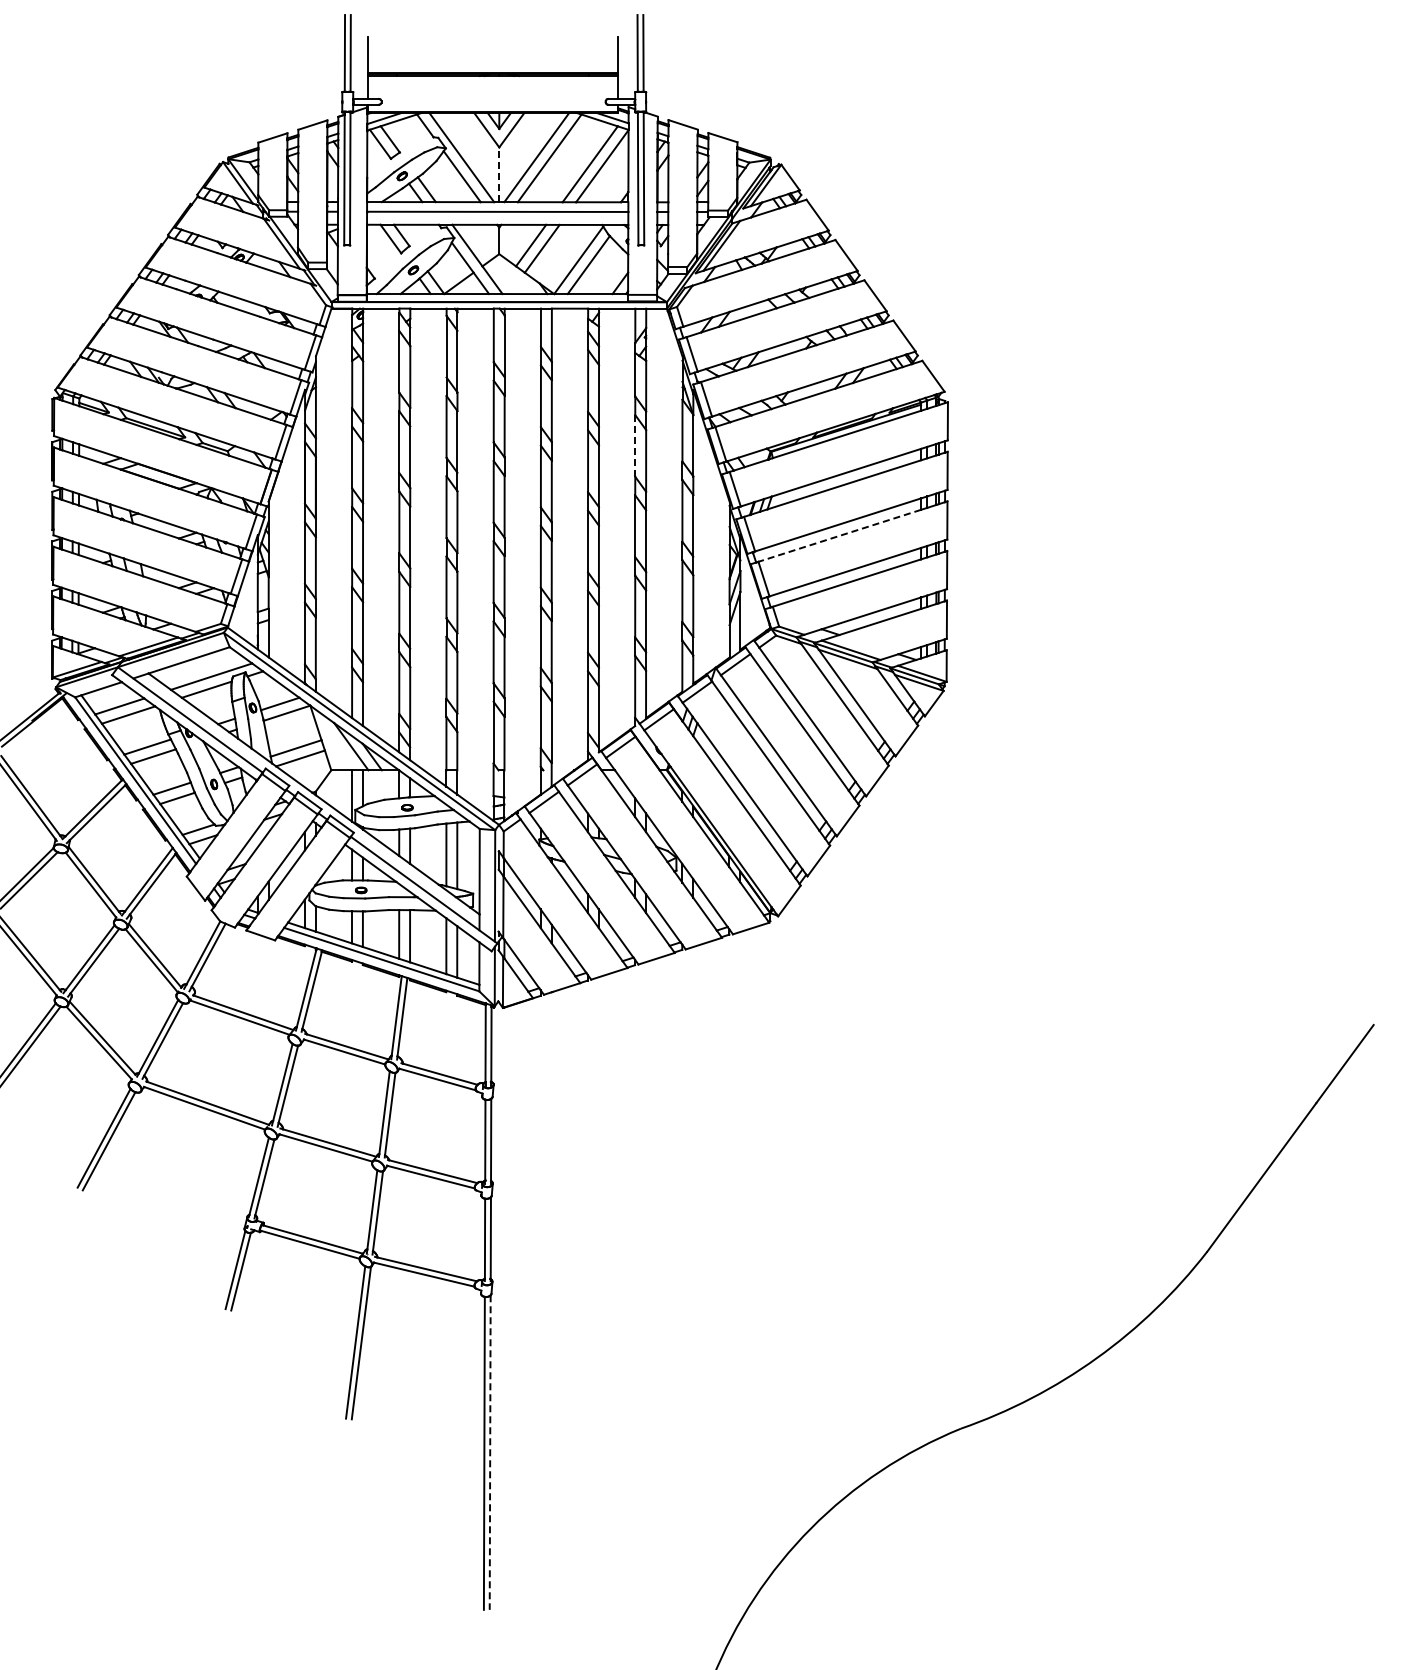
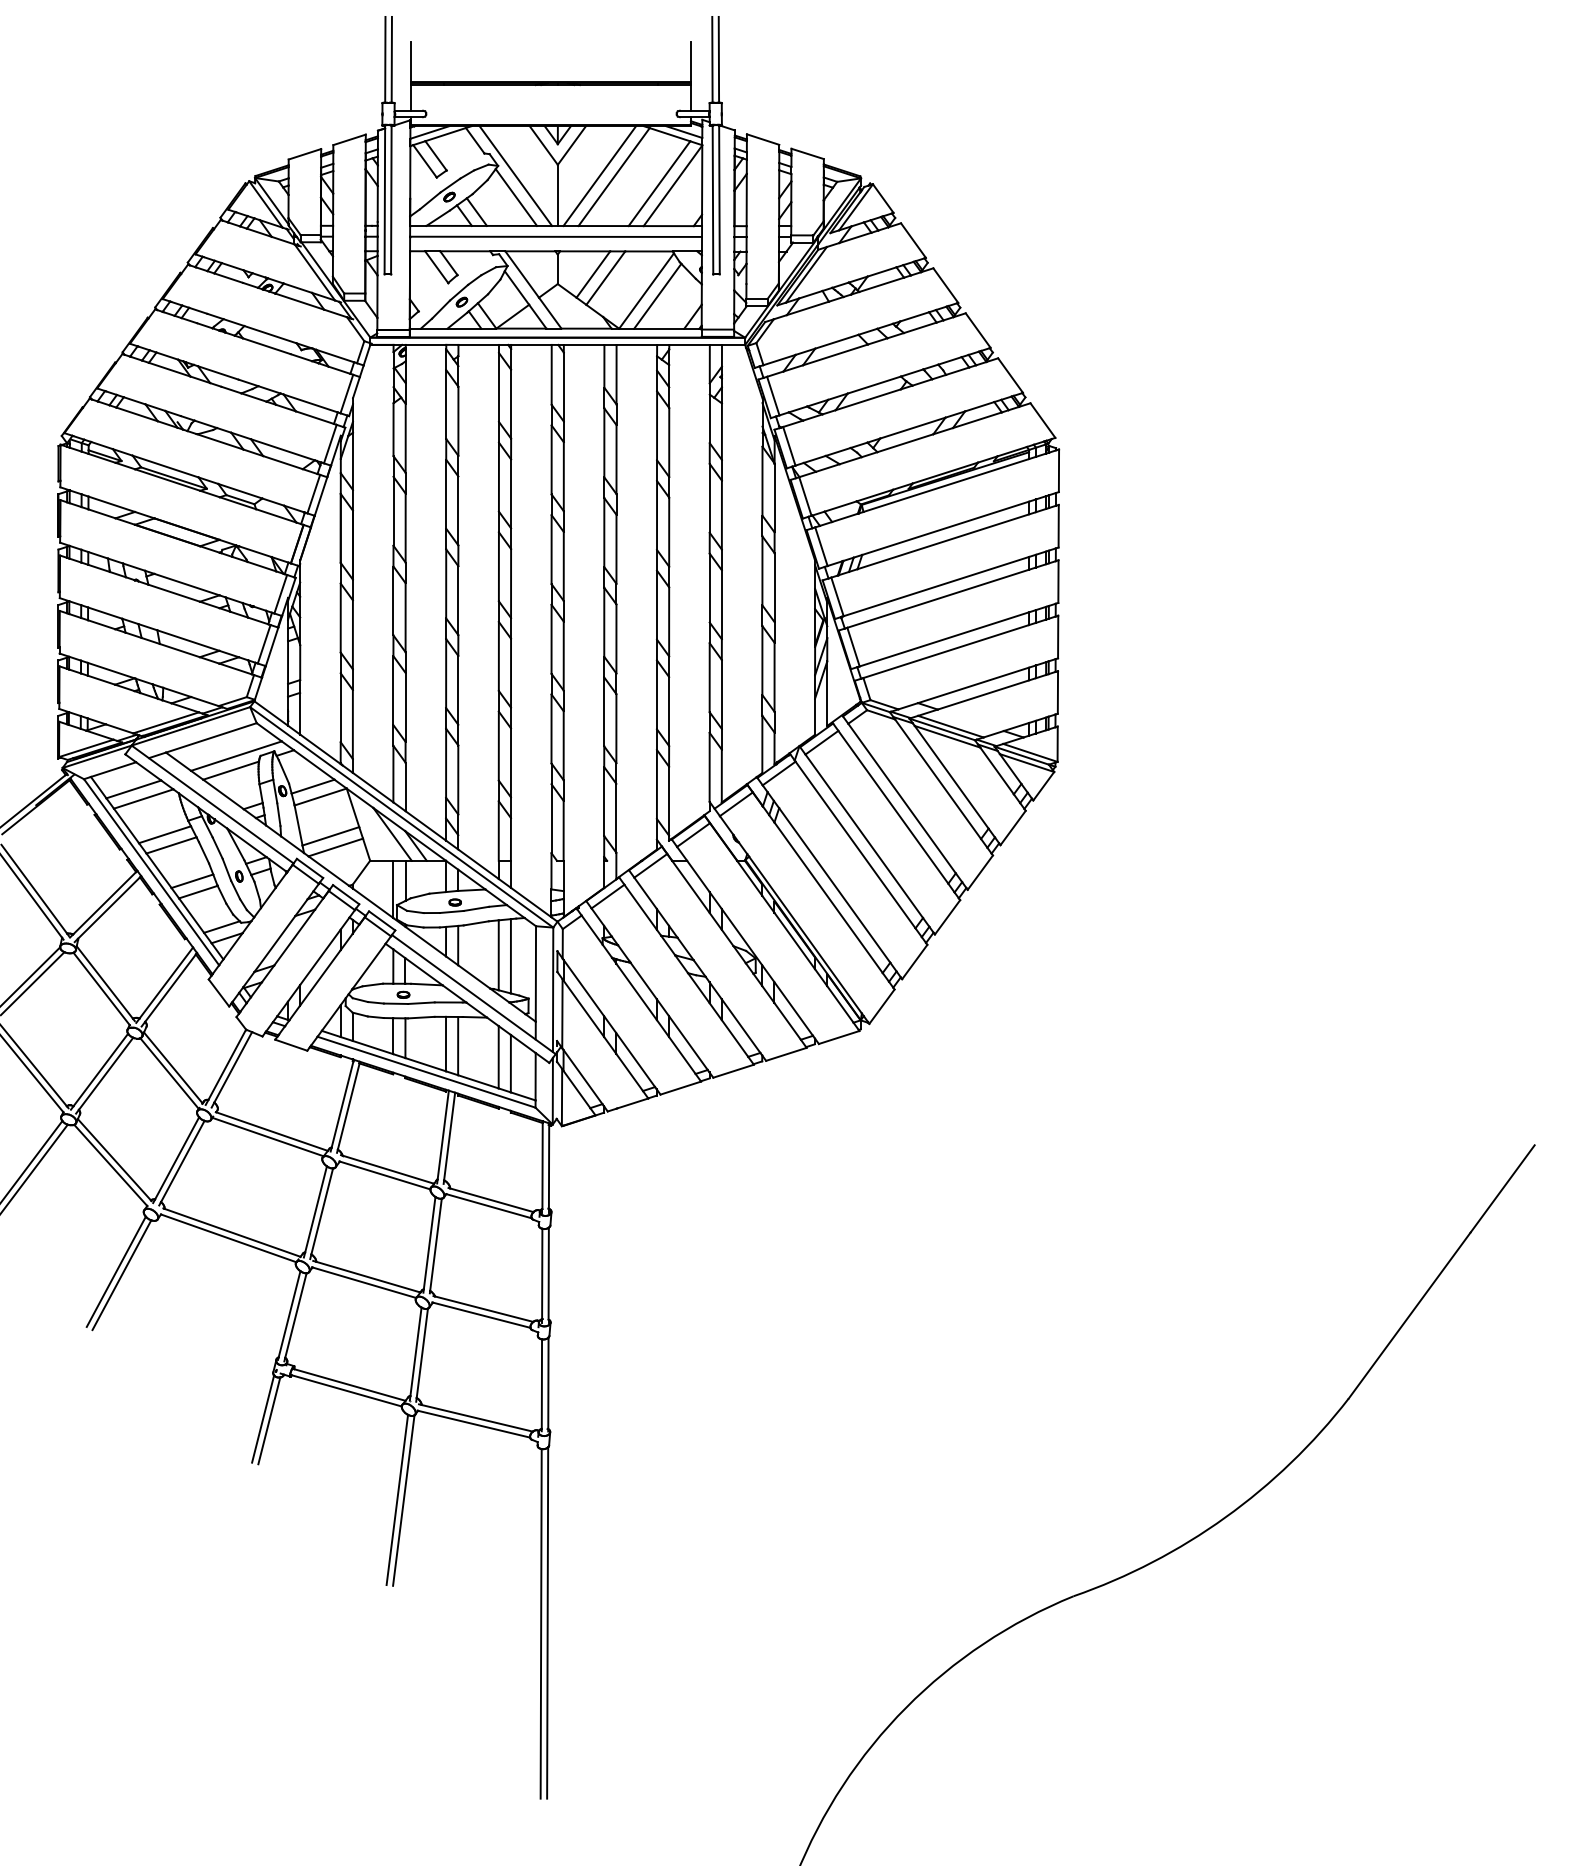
line: (499, 174) -> (558, 195), dashed -> solid
line: (635, 445) -> (710, 497), dashed -> solid
line: (839, 535) -> (937, 598), dashed -> solid
line: (490, 1453) -> (548, 1623), dashed -> solid

